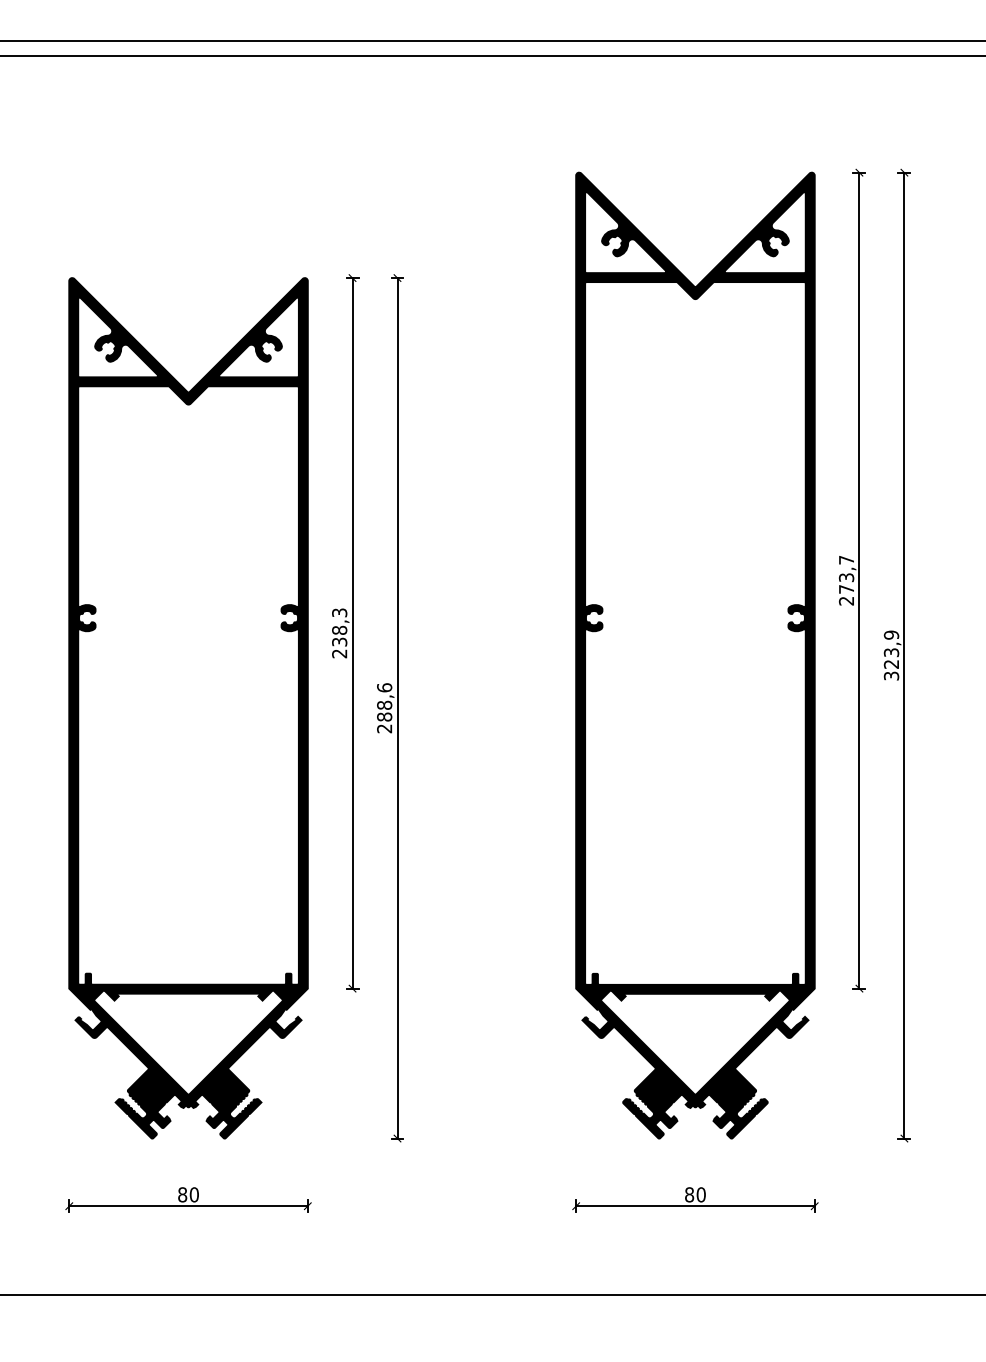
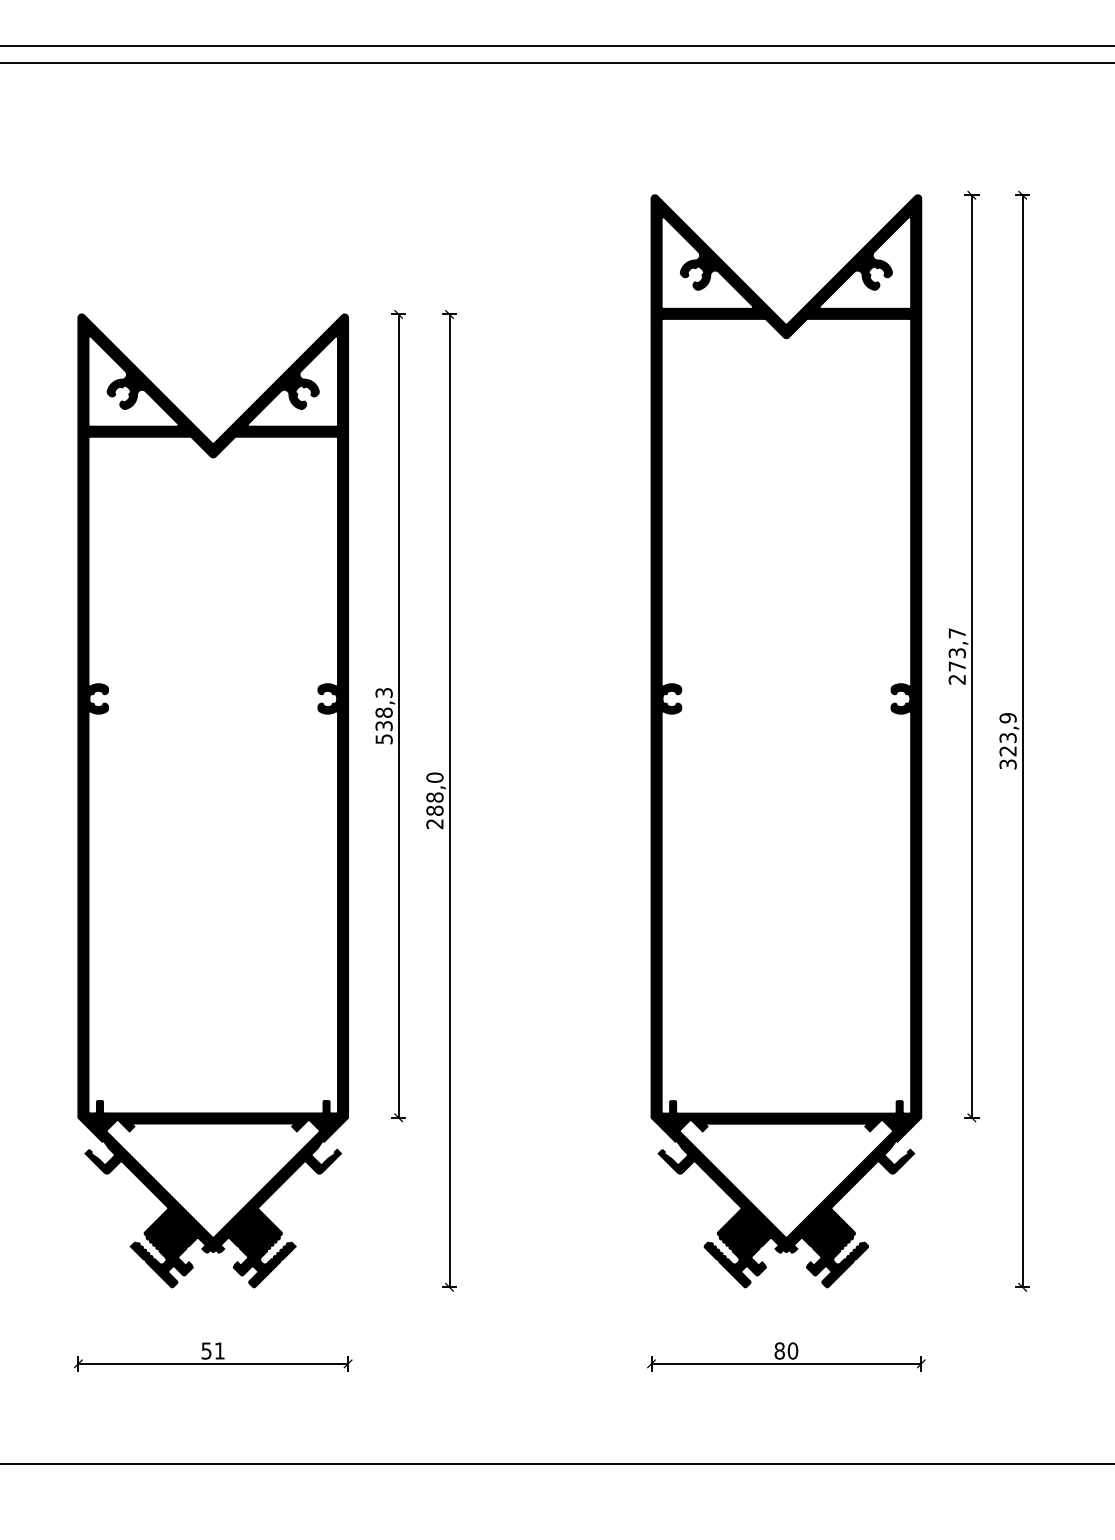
text: (339, 653) -> (383, 738), 238,3 -> 538,3
text: (384, 687) -> (434, 777), 288,6 -> 288,0
text: (188, 1194) -> (213, 1350), 80 -> 51

